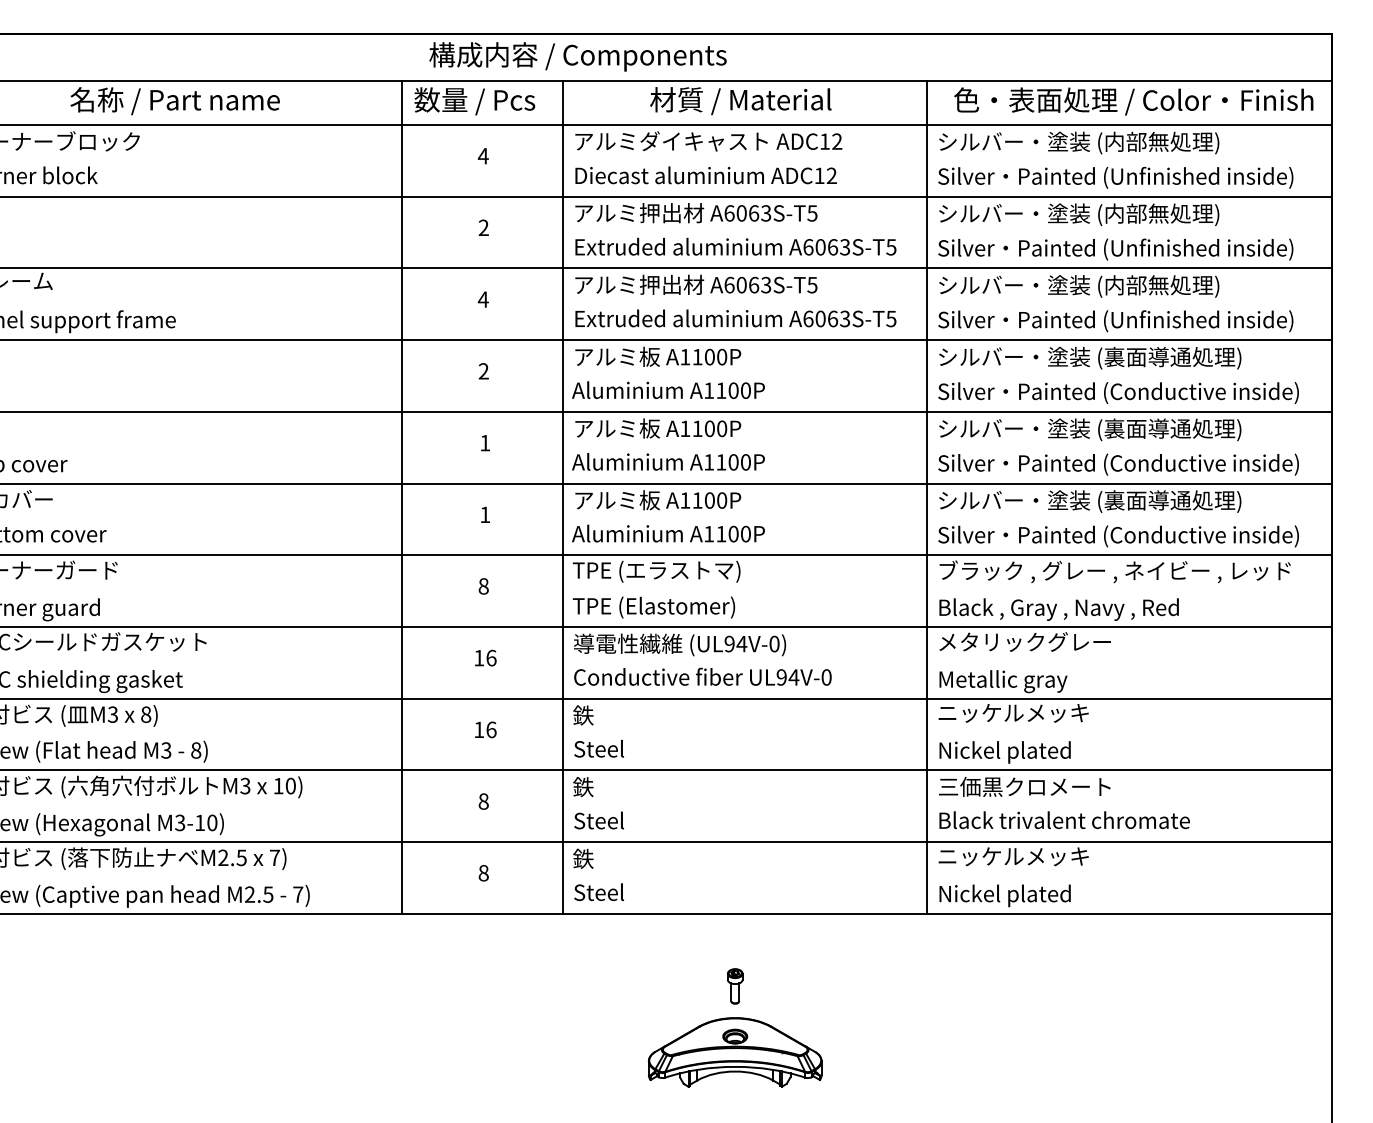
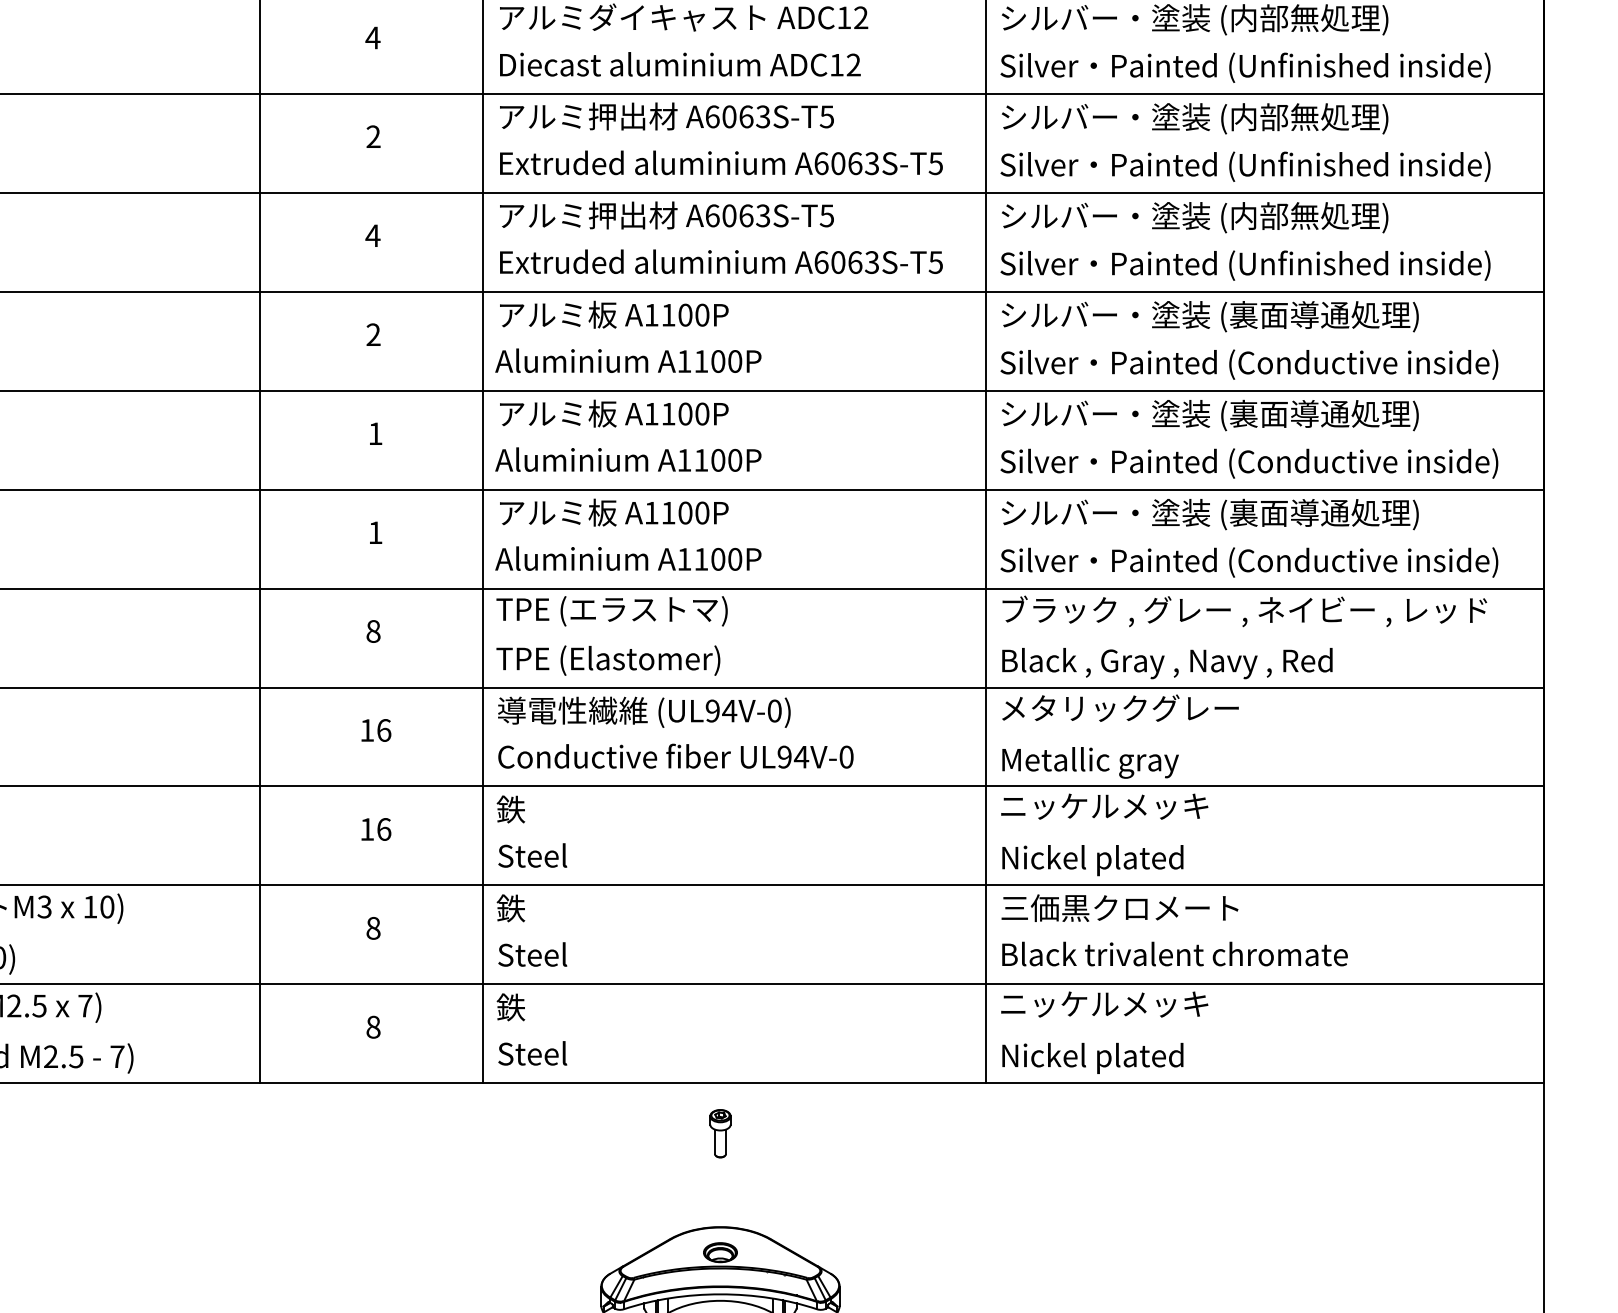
part: (735, 986) -> (720, 1133), moved

